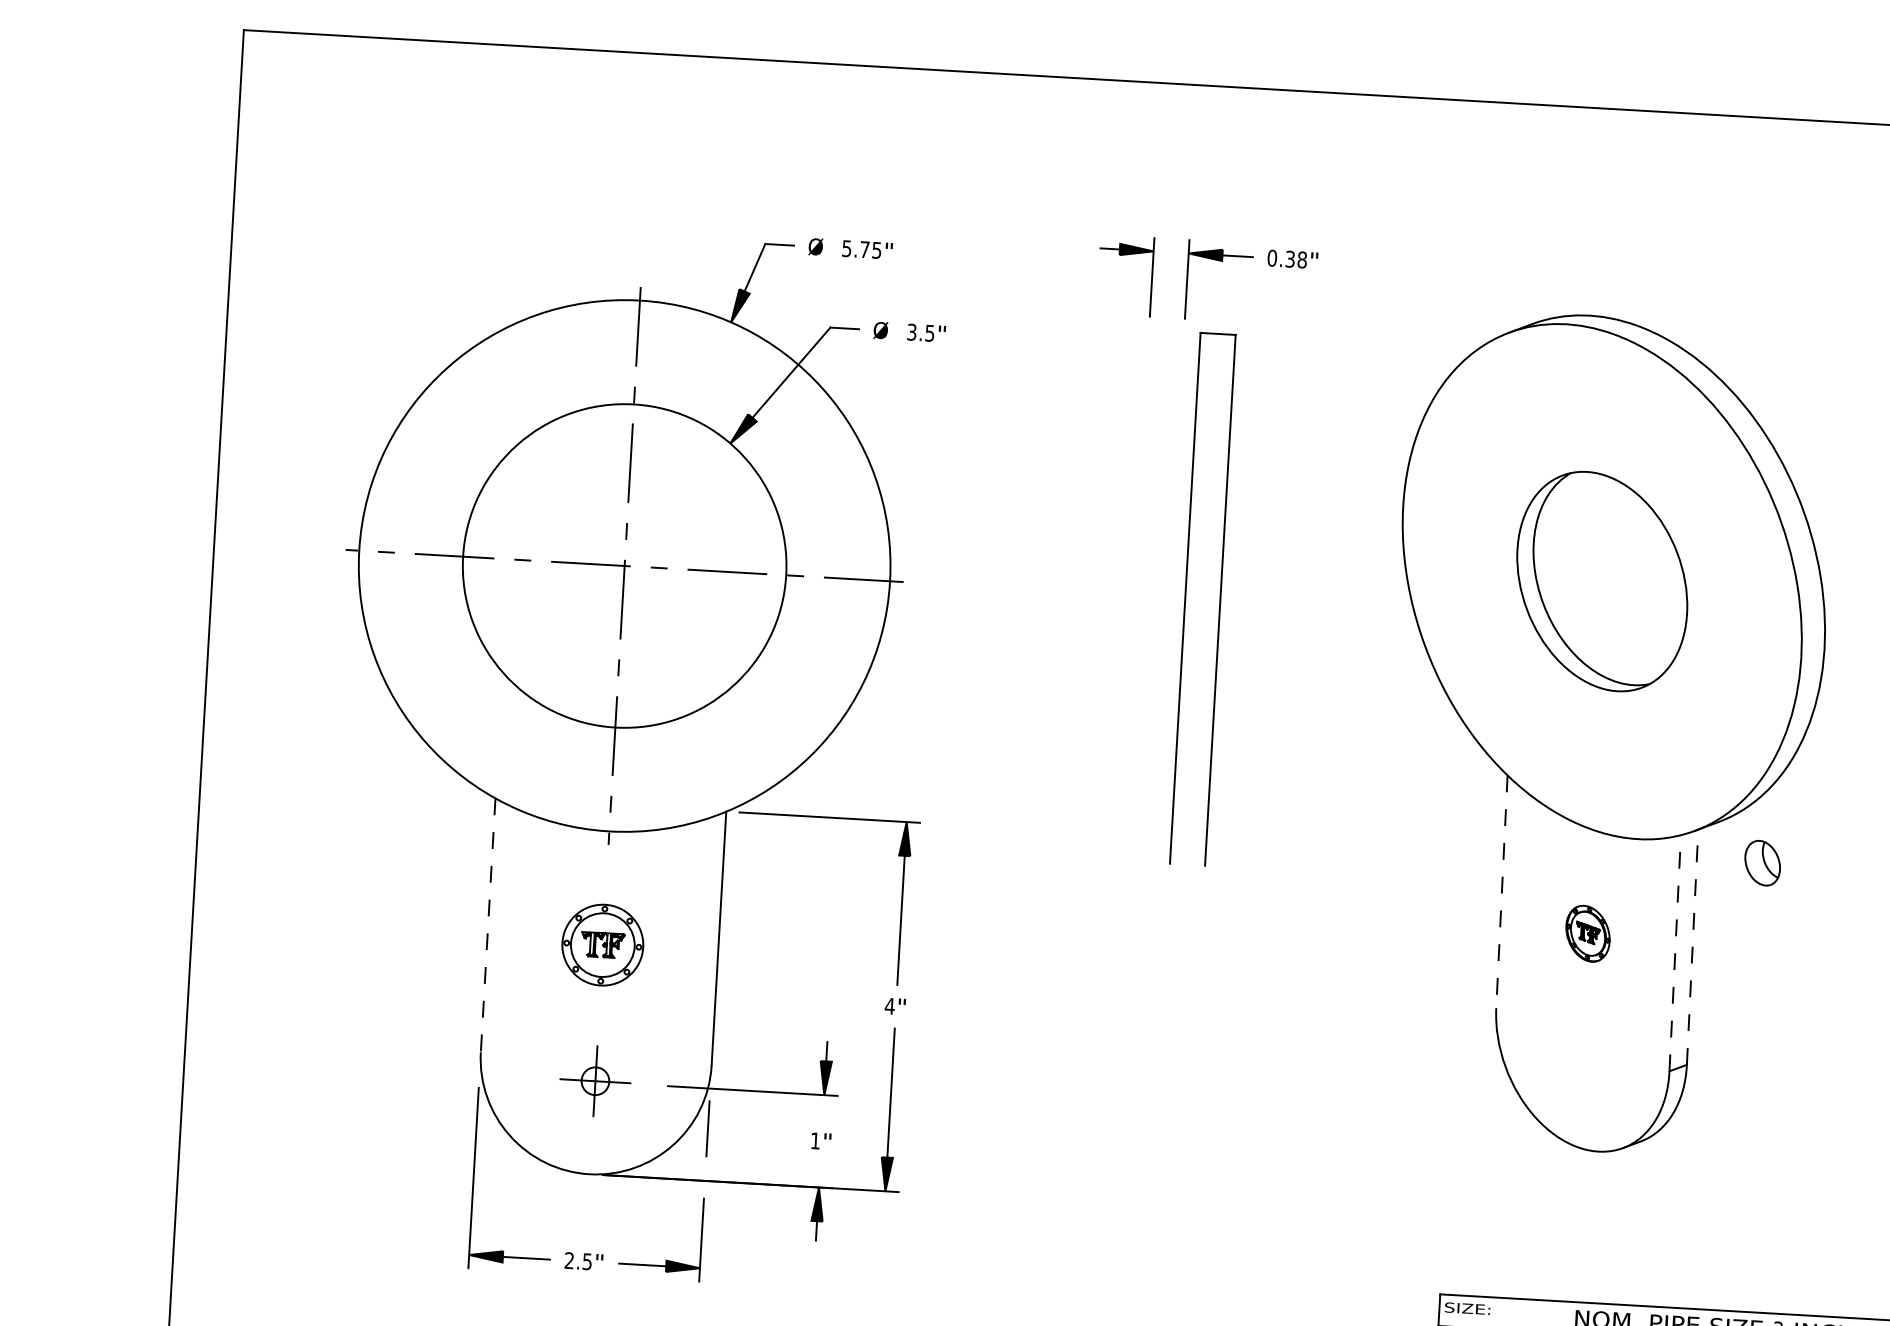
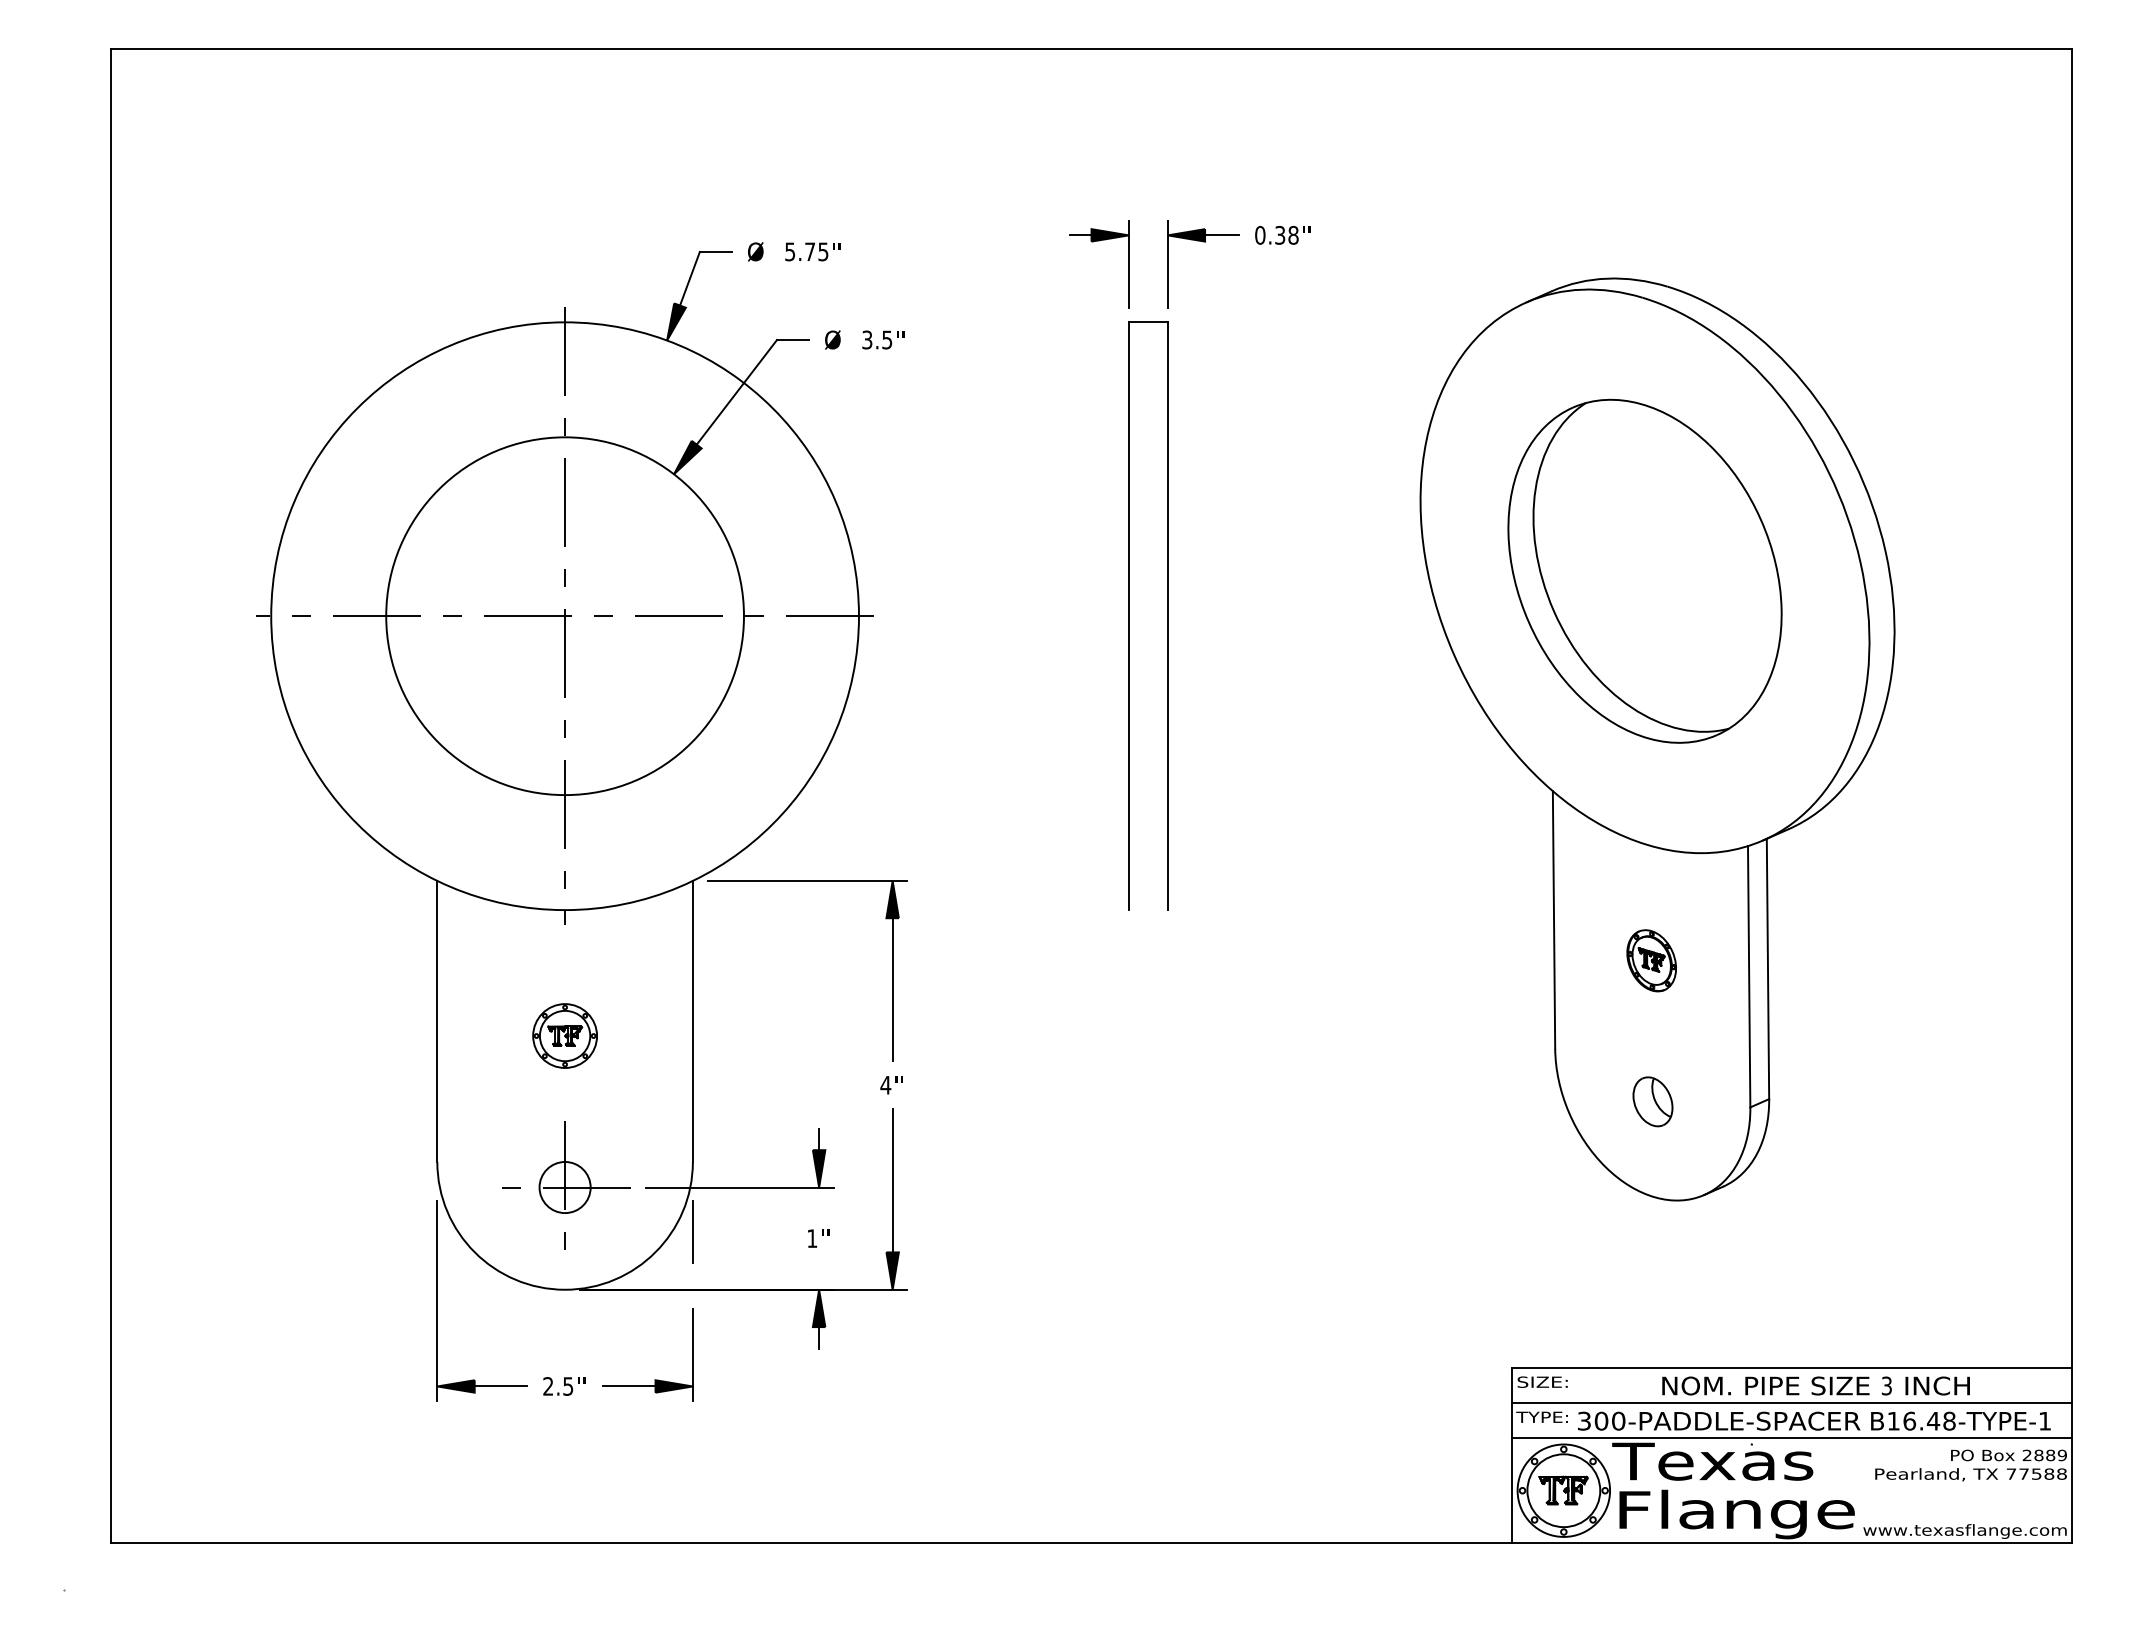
part: (1601, 580) -> (1644, 570), size x1.43
part: (1185, 597) -> (1129, 615), moved
part: (1762, 862) -> (1652, 1101), moved
line: (1502, 891) -> (1554, 919), dashed -> solid
line: (488, 925) -> (437, 1021), dashed -> solid
part: (602, 944) -> (564, 1035), size x0.71
line: (1692, 946) -> (1767, 968), dashed -> solid
line: (1675, 953) -> (1749, 976), dashed -> solid
part: (596, 1080) -> (566, 1185), size x1.67

